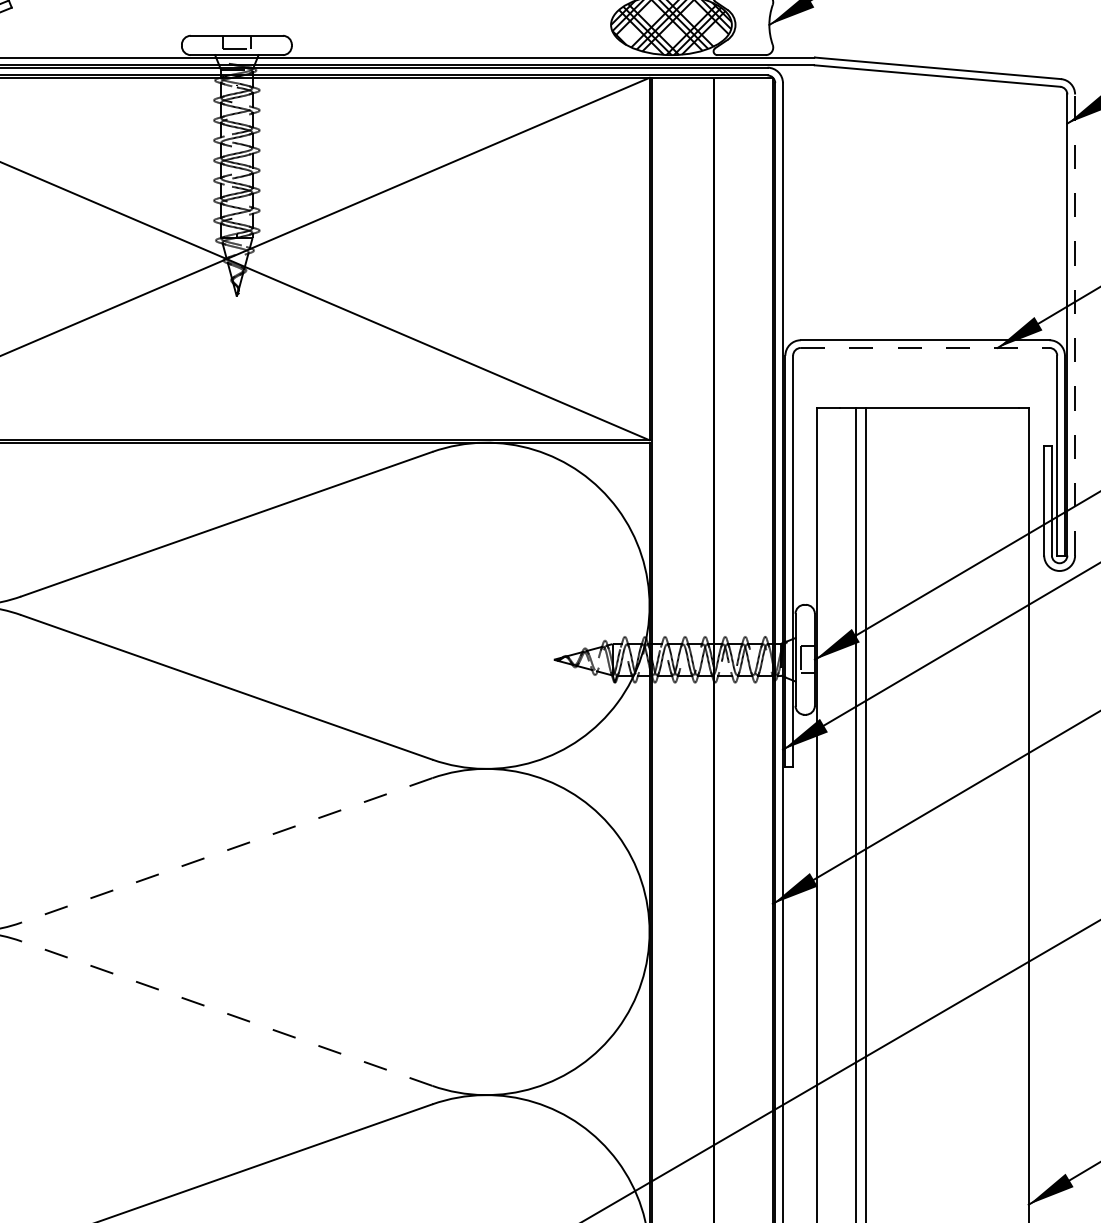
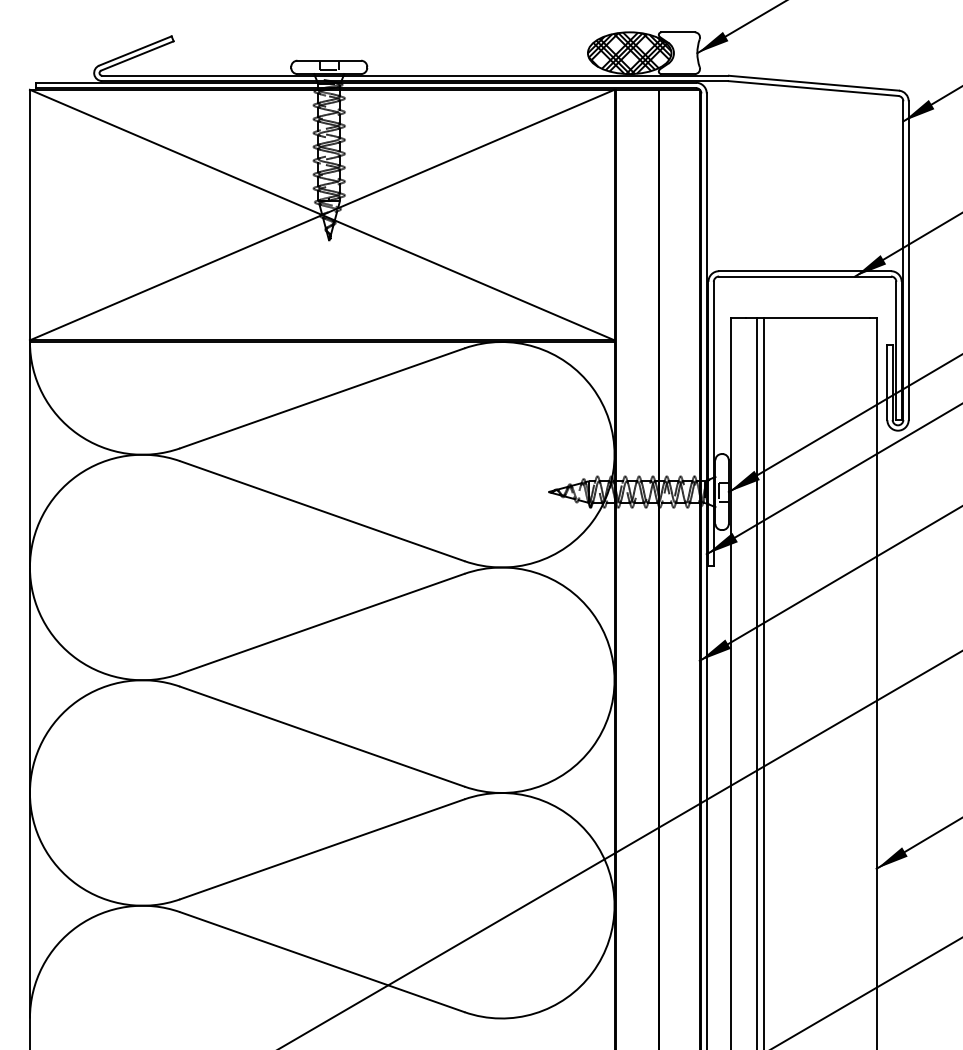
line: (1074, 324) -> (908, 260), dashed -> solid
line: (925, 347) -> (805, 276), dashed -> solid
line: (227, 849) -> (322, 623), dashed -> solid
line: (227, 1013) -> (322, 736), dashed -> solid

